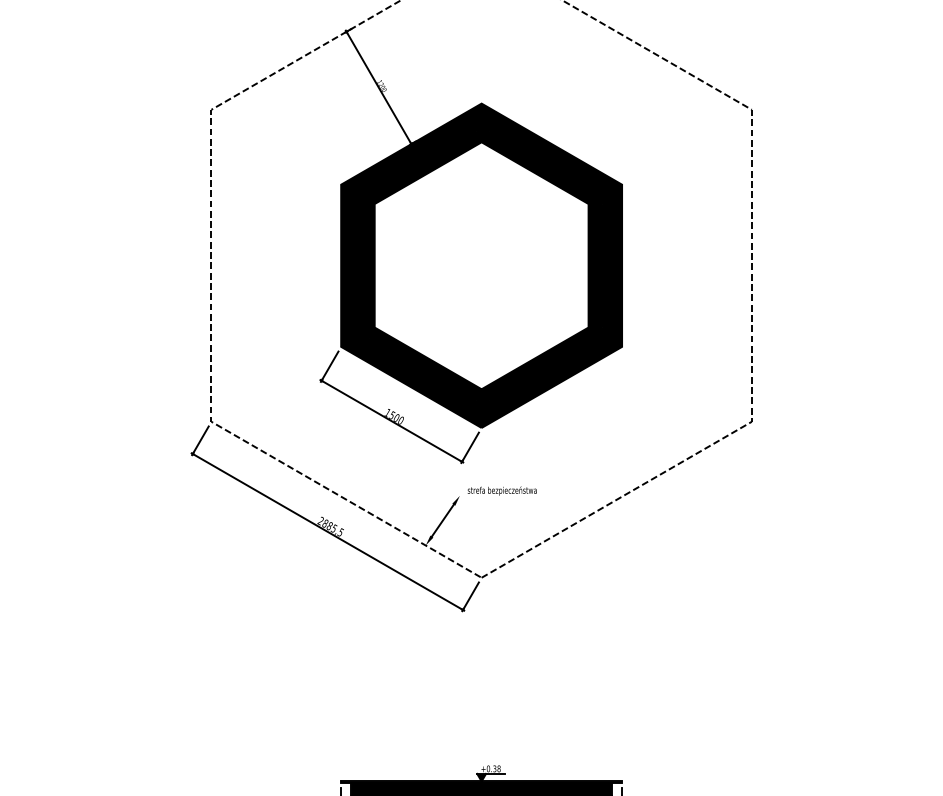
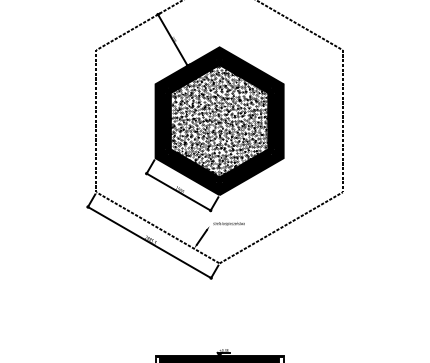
hatch: (481, 264) -> (219, 120), added

